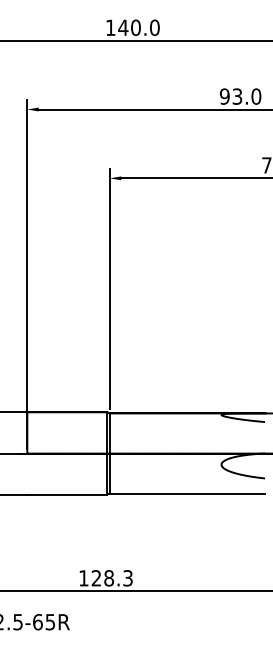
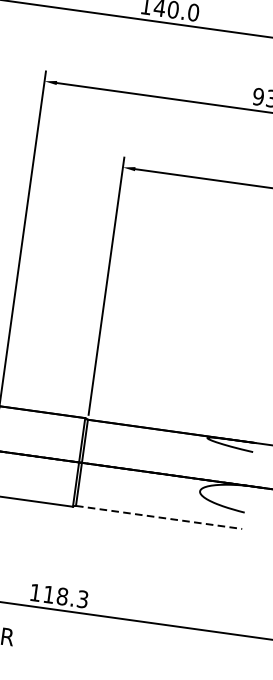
line: (187, 493) -> (159, 517), solid -> dashed
text: (95, 578) -> (47, 594), 128.3 -> 118.3

